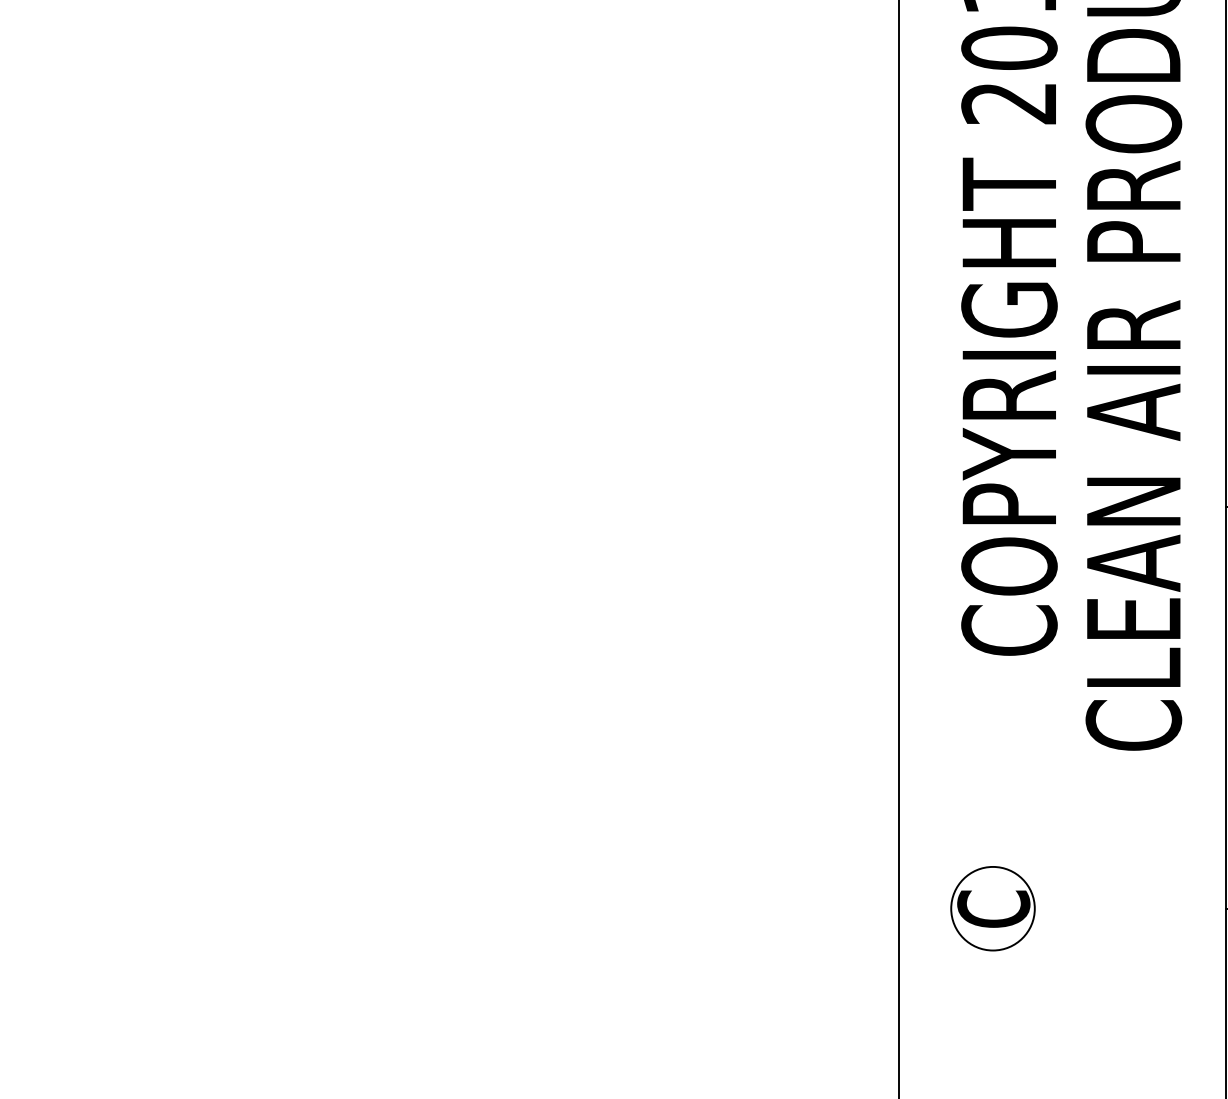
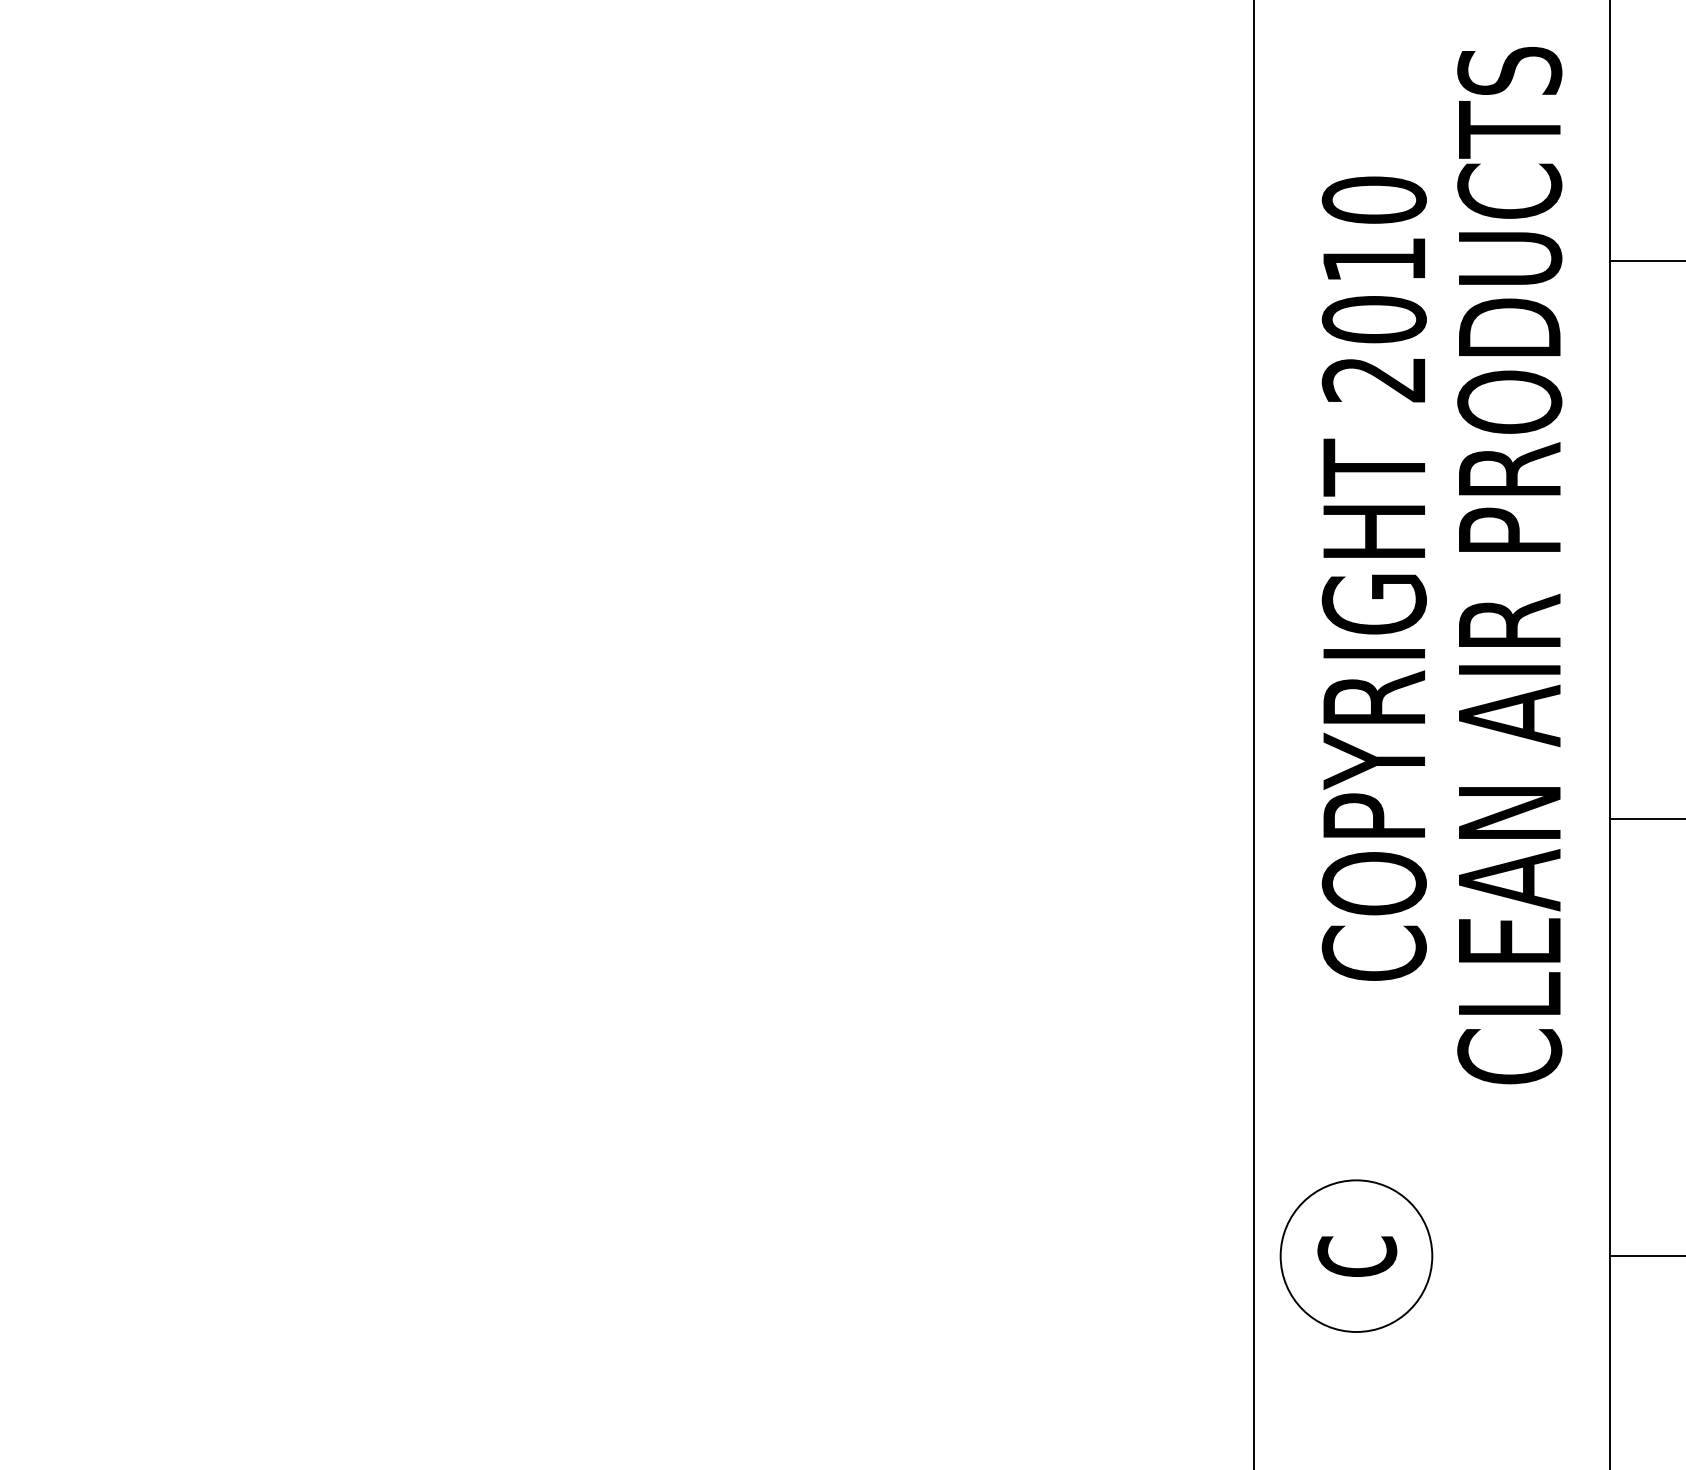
circle: (993, 908) -> (1356, 1255), size x1.67

